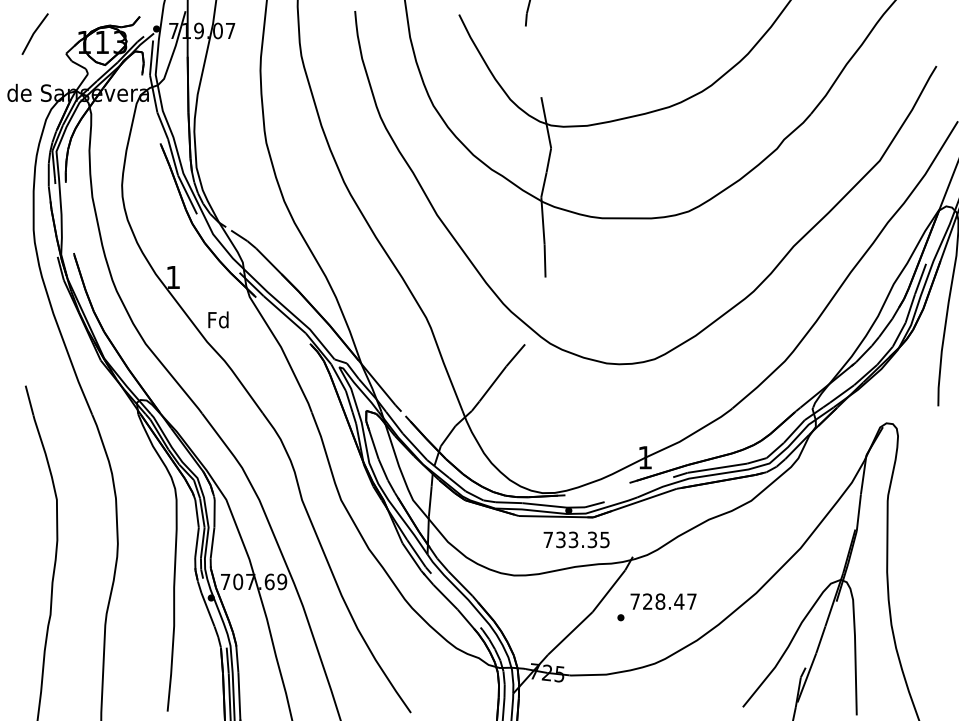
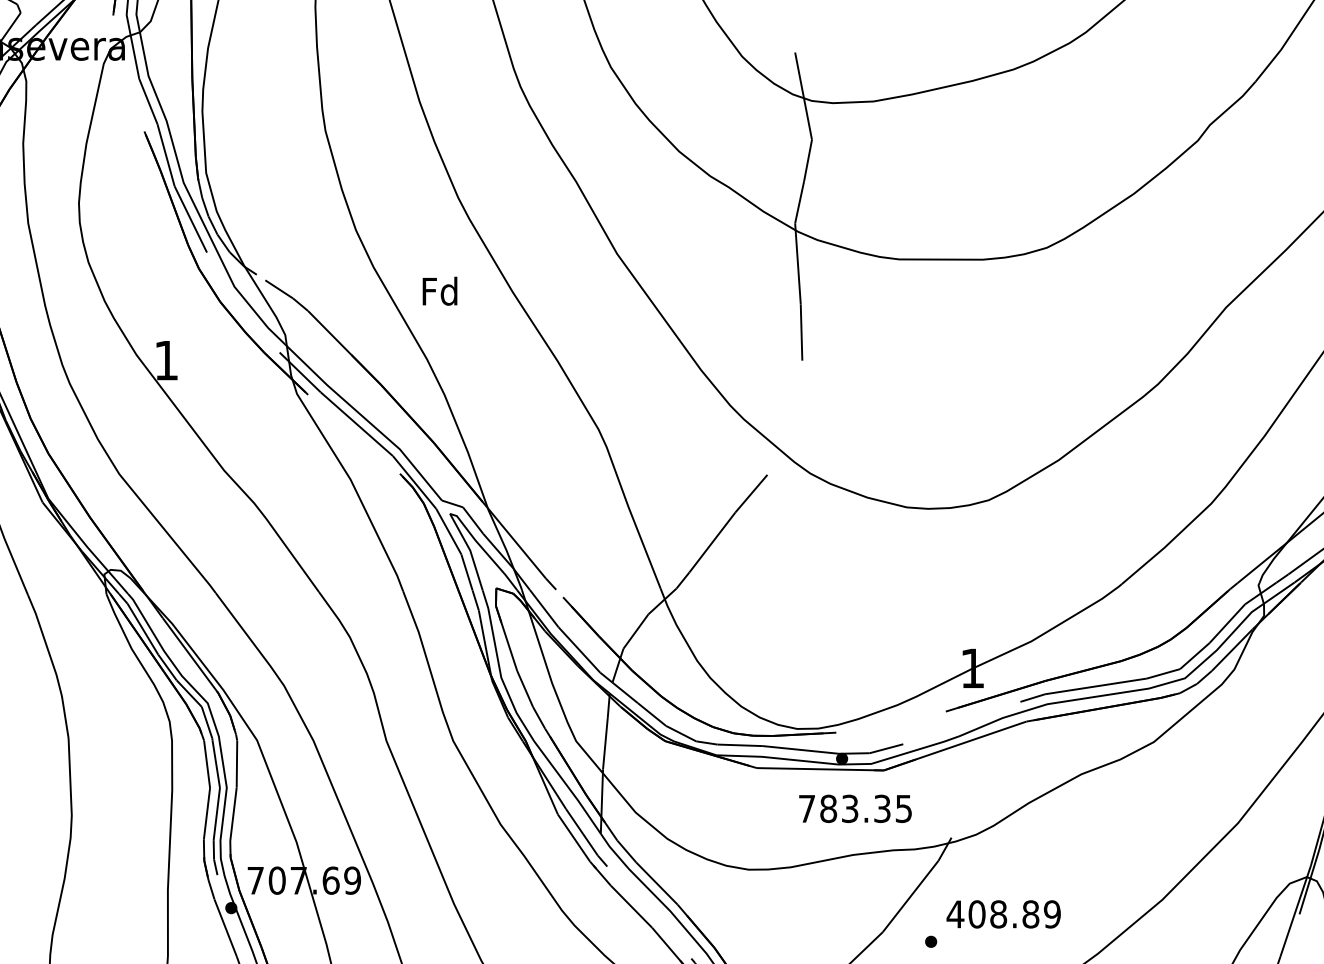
text: (218, 319) -> (440, 290), moved
text: (560, 539) -> (827, 808), 733.35 -> 783.35
text: (663, 601) -> (1003, 914), 728.47 -> 408.89

